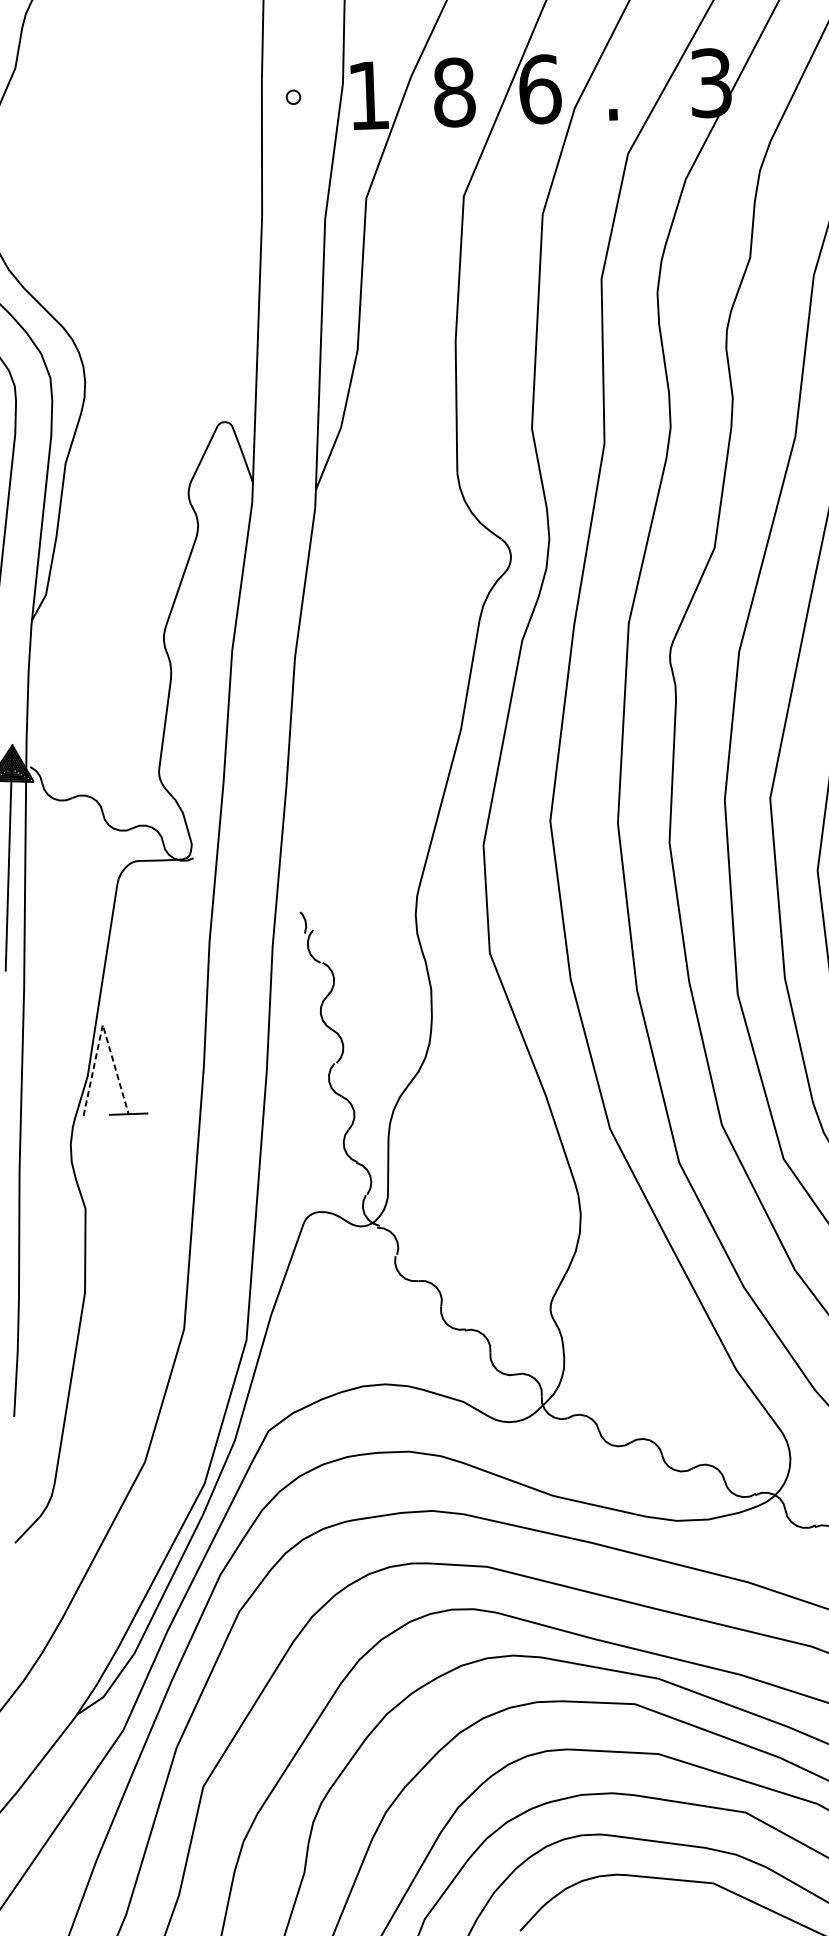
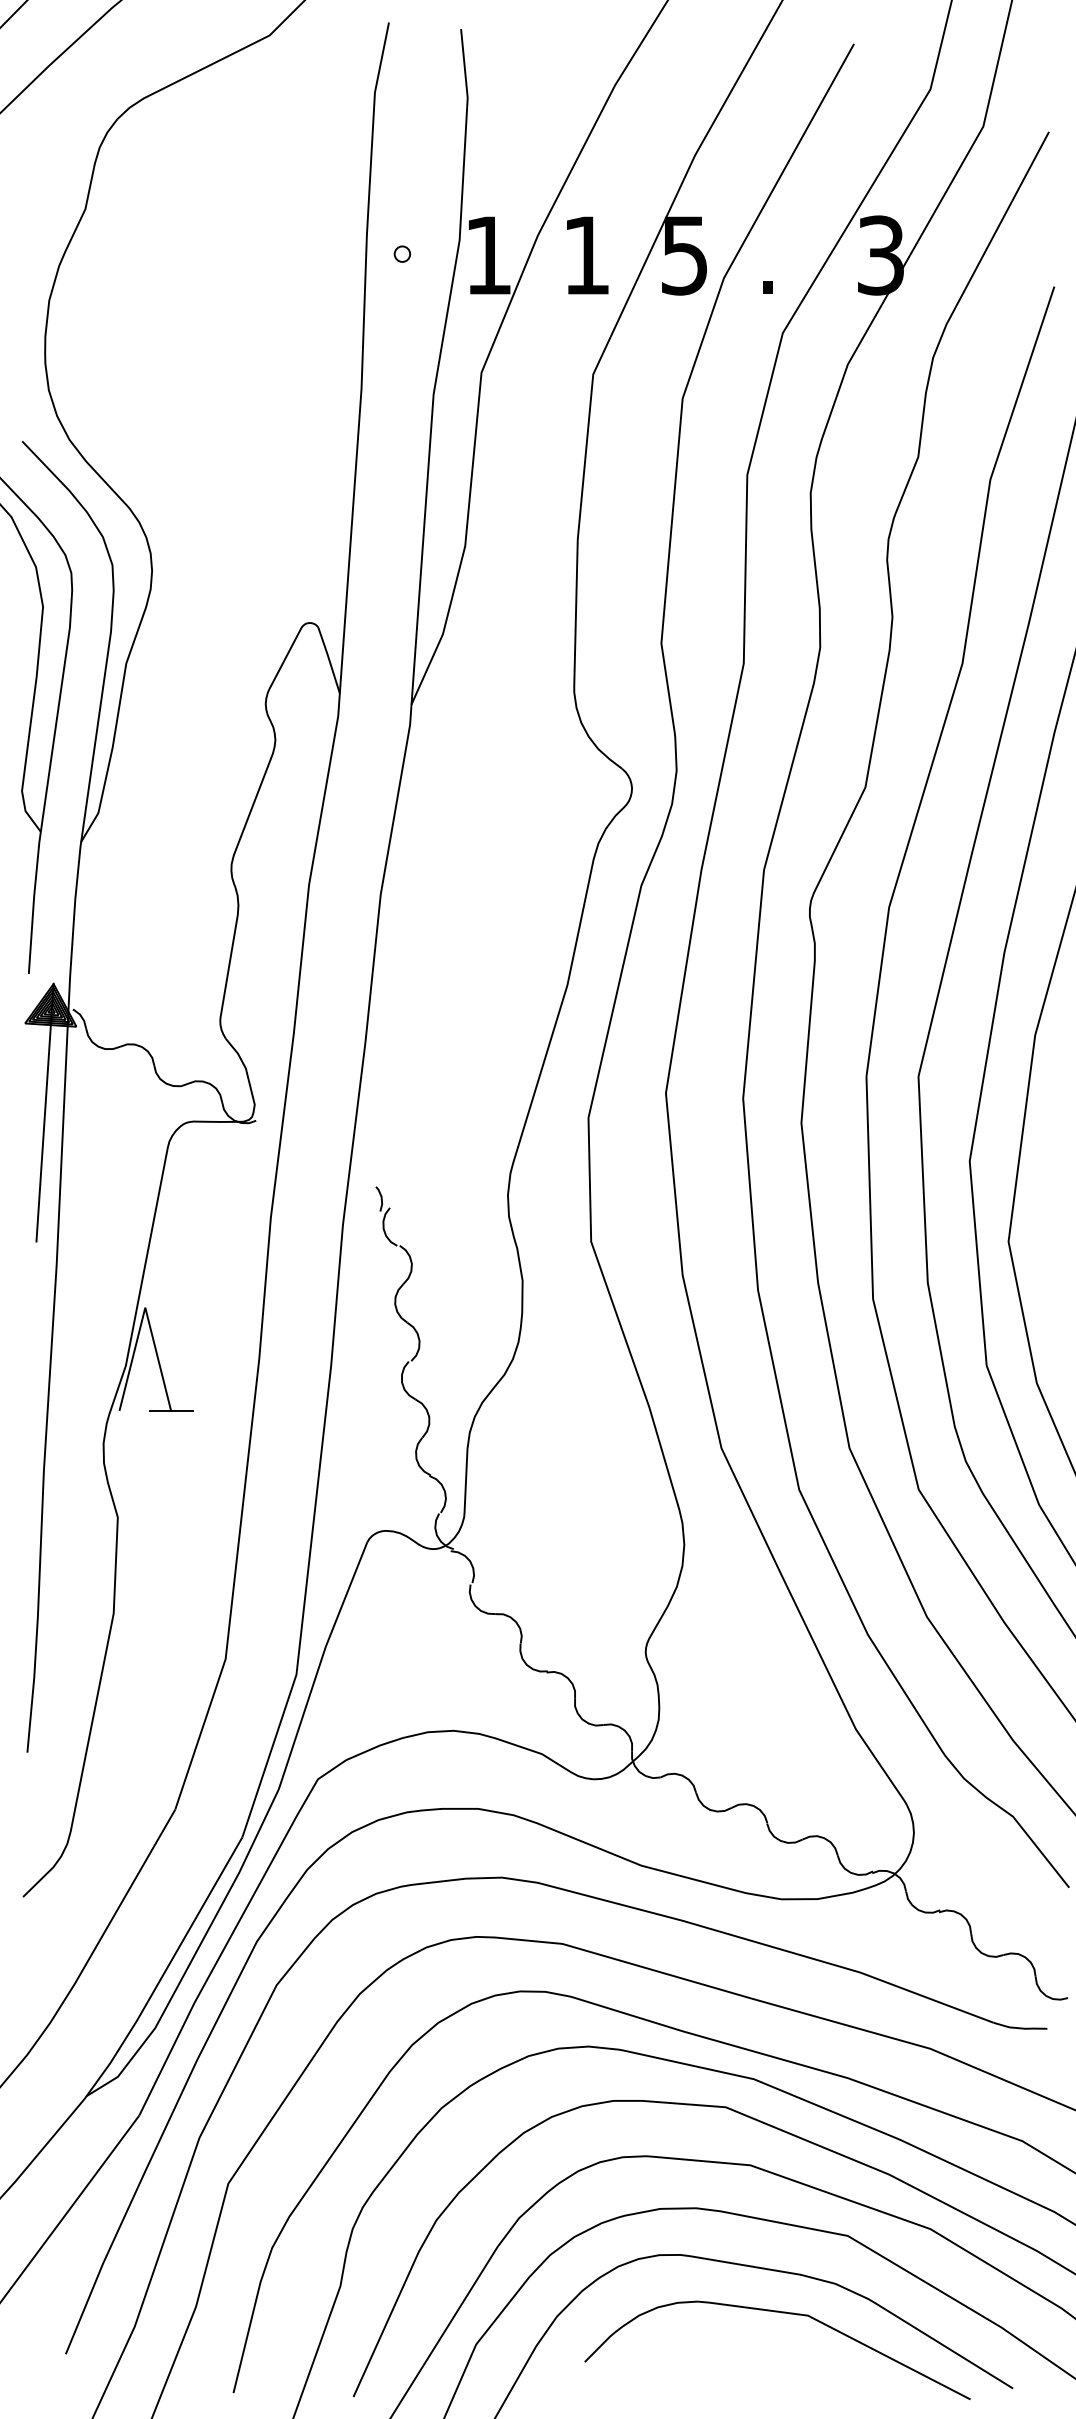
text: (540, 89) -> (685, 255), 6 -> 5
text: (454, 92) -> (586, 255), 8 -> 1
line: (102, 1024) -> (145, 1307), dashed -> solid

